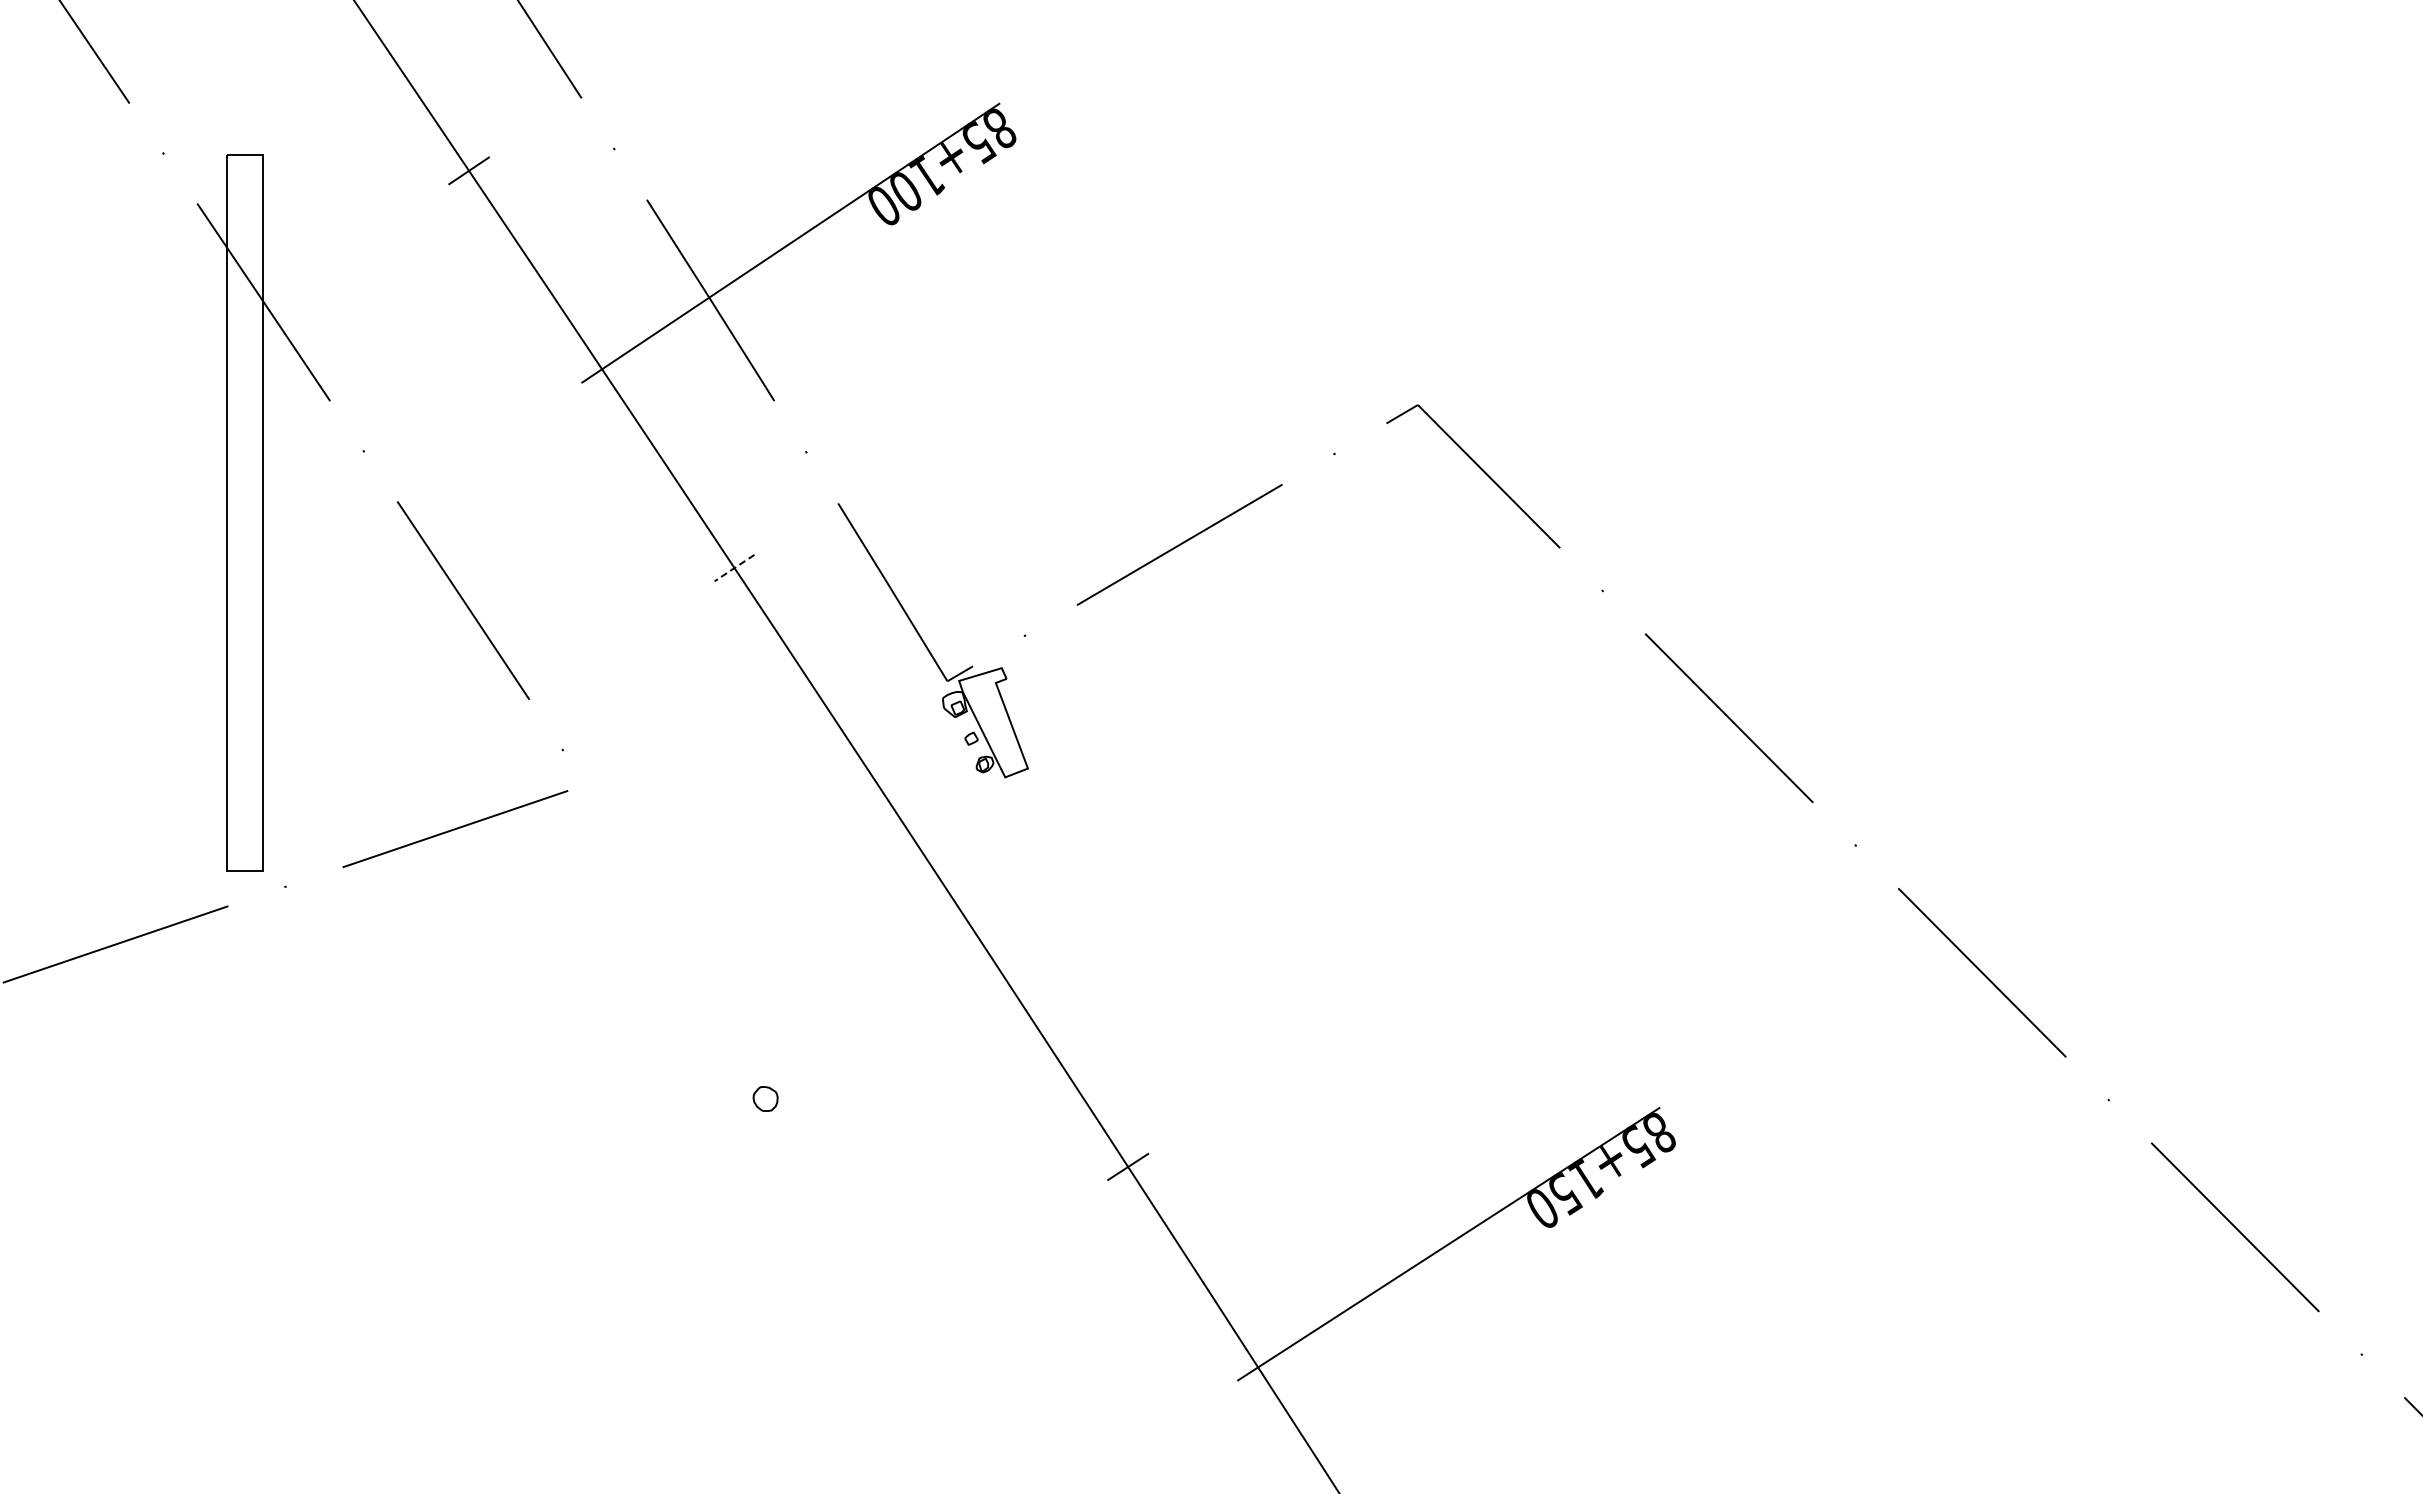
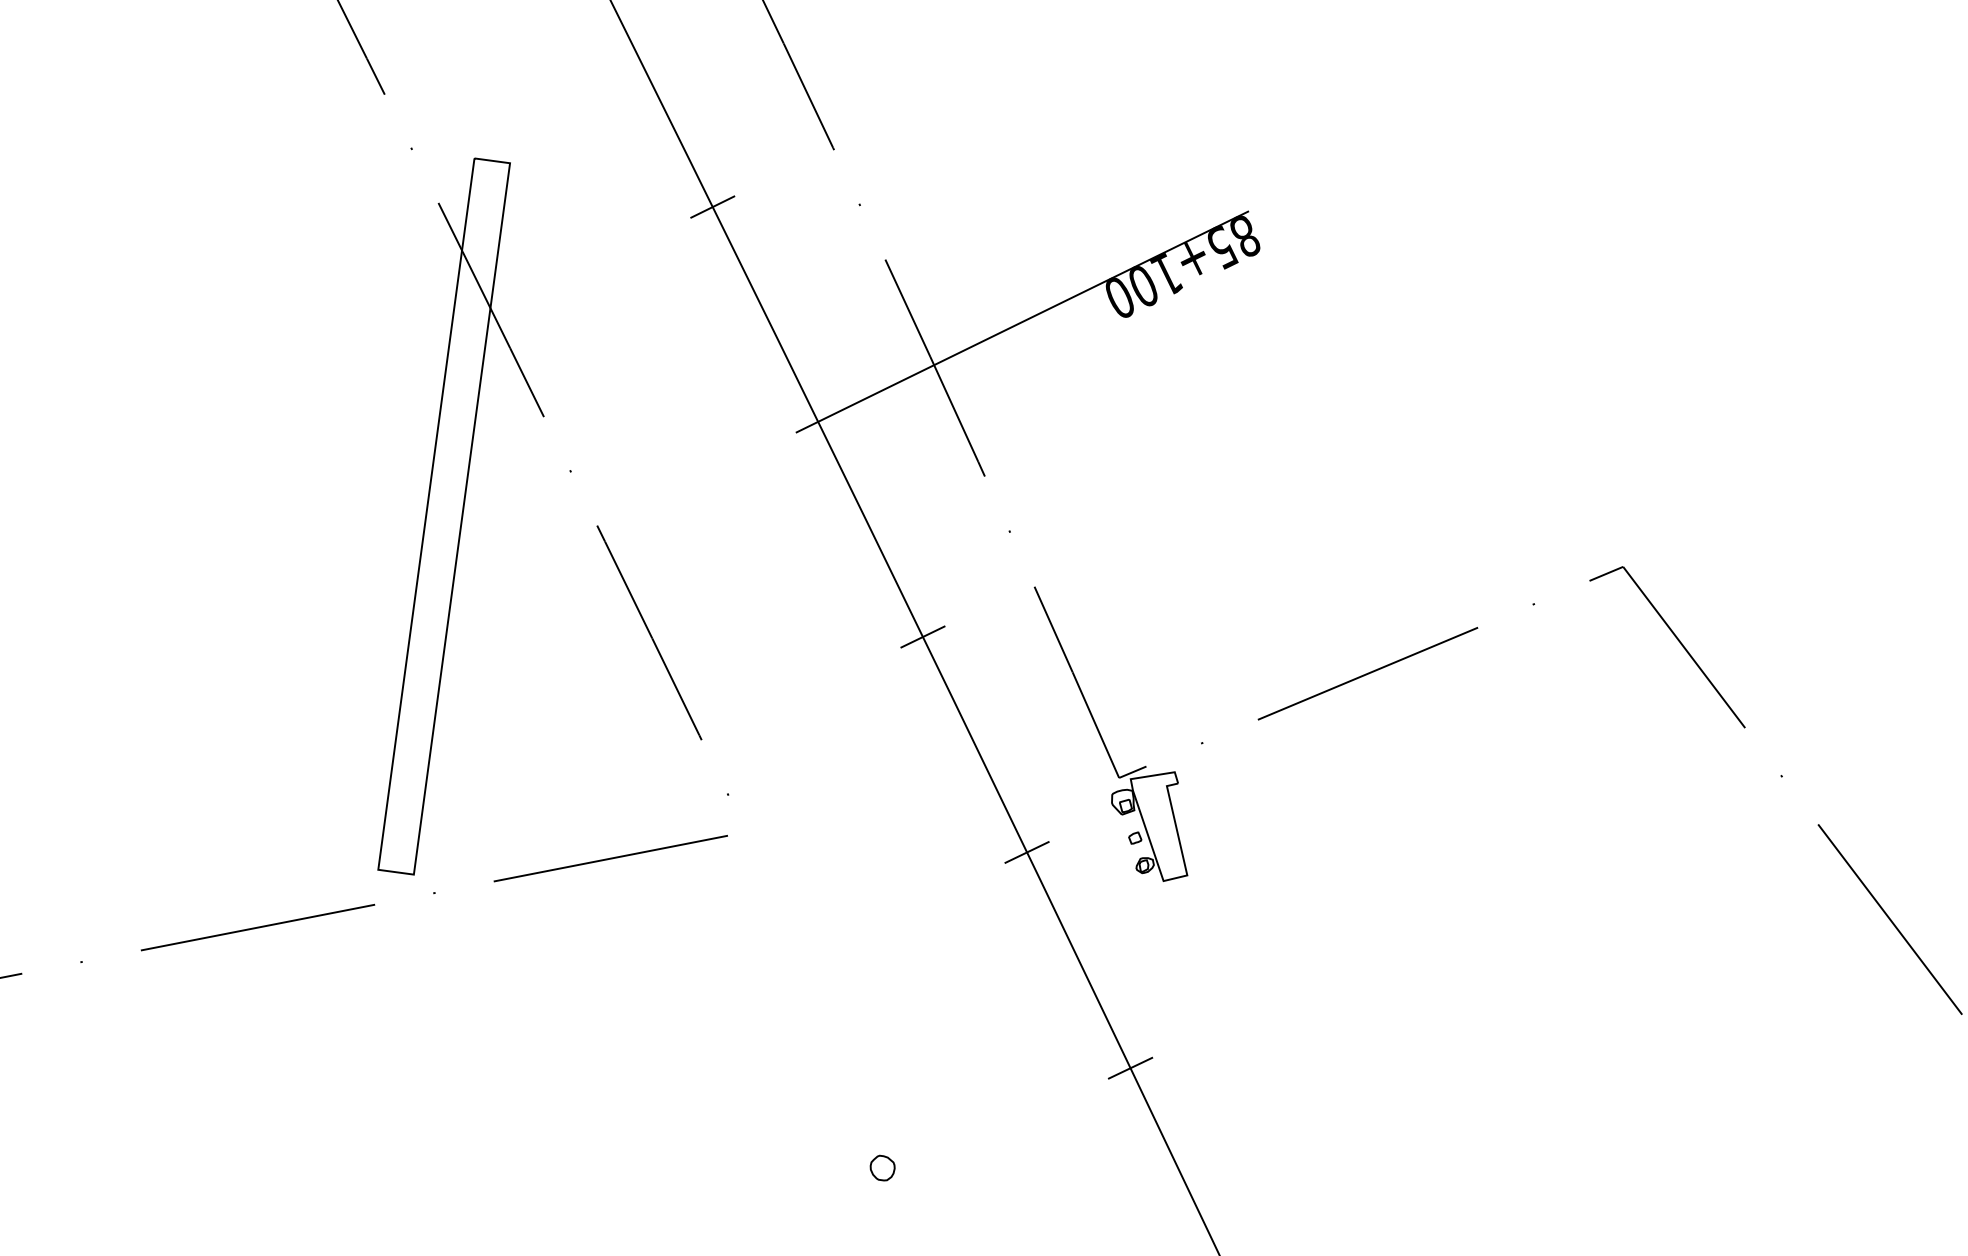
line: (734, 568) -> (922, 637), dashed -> solid
line: (866, 767) -> (1027, 852), added
line: (997, 966) -> (1130, 1067), added

